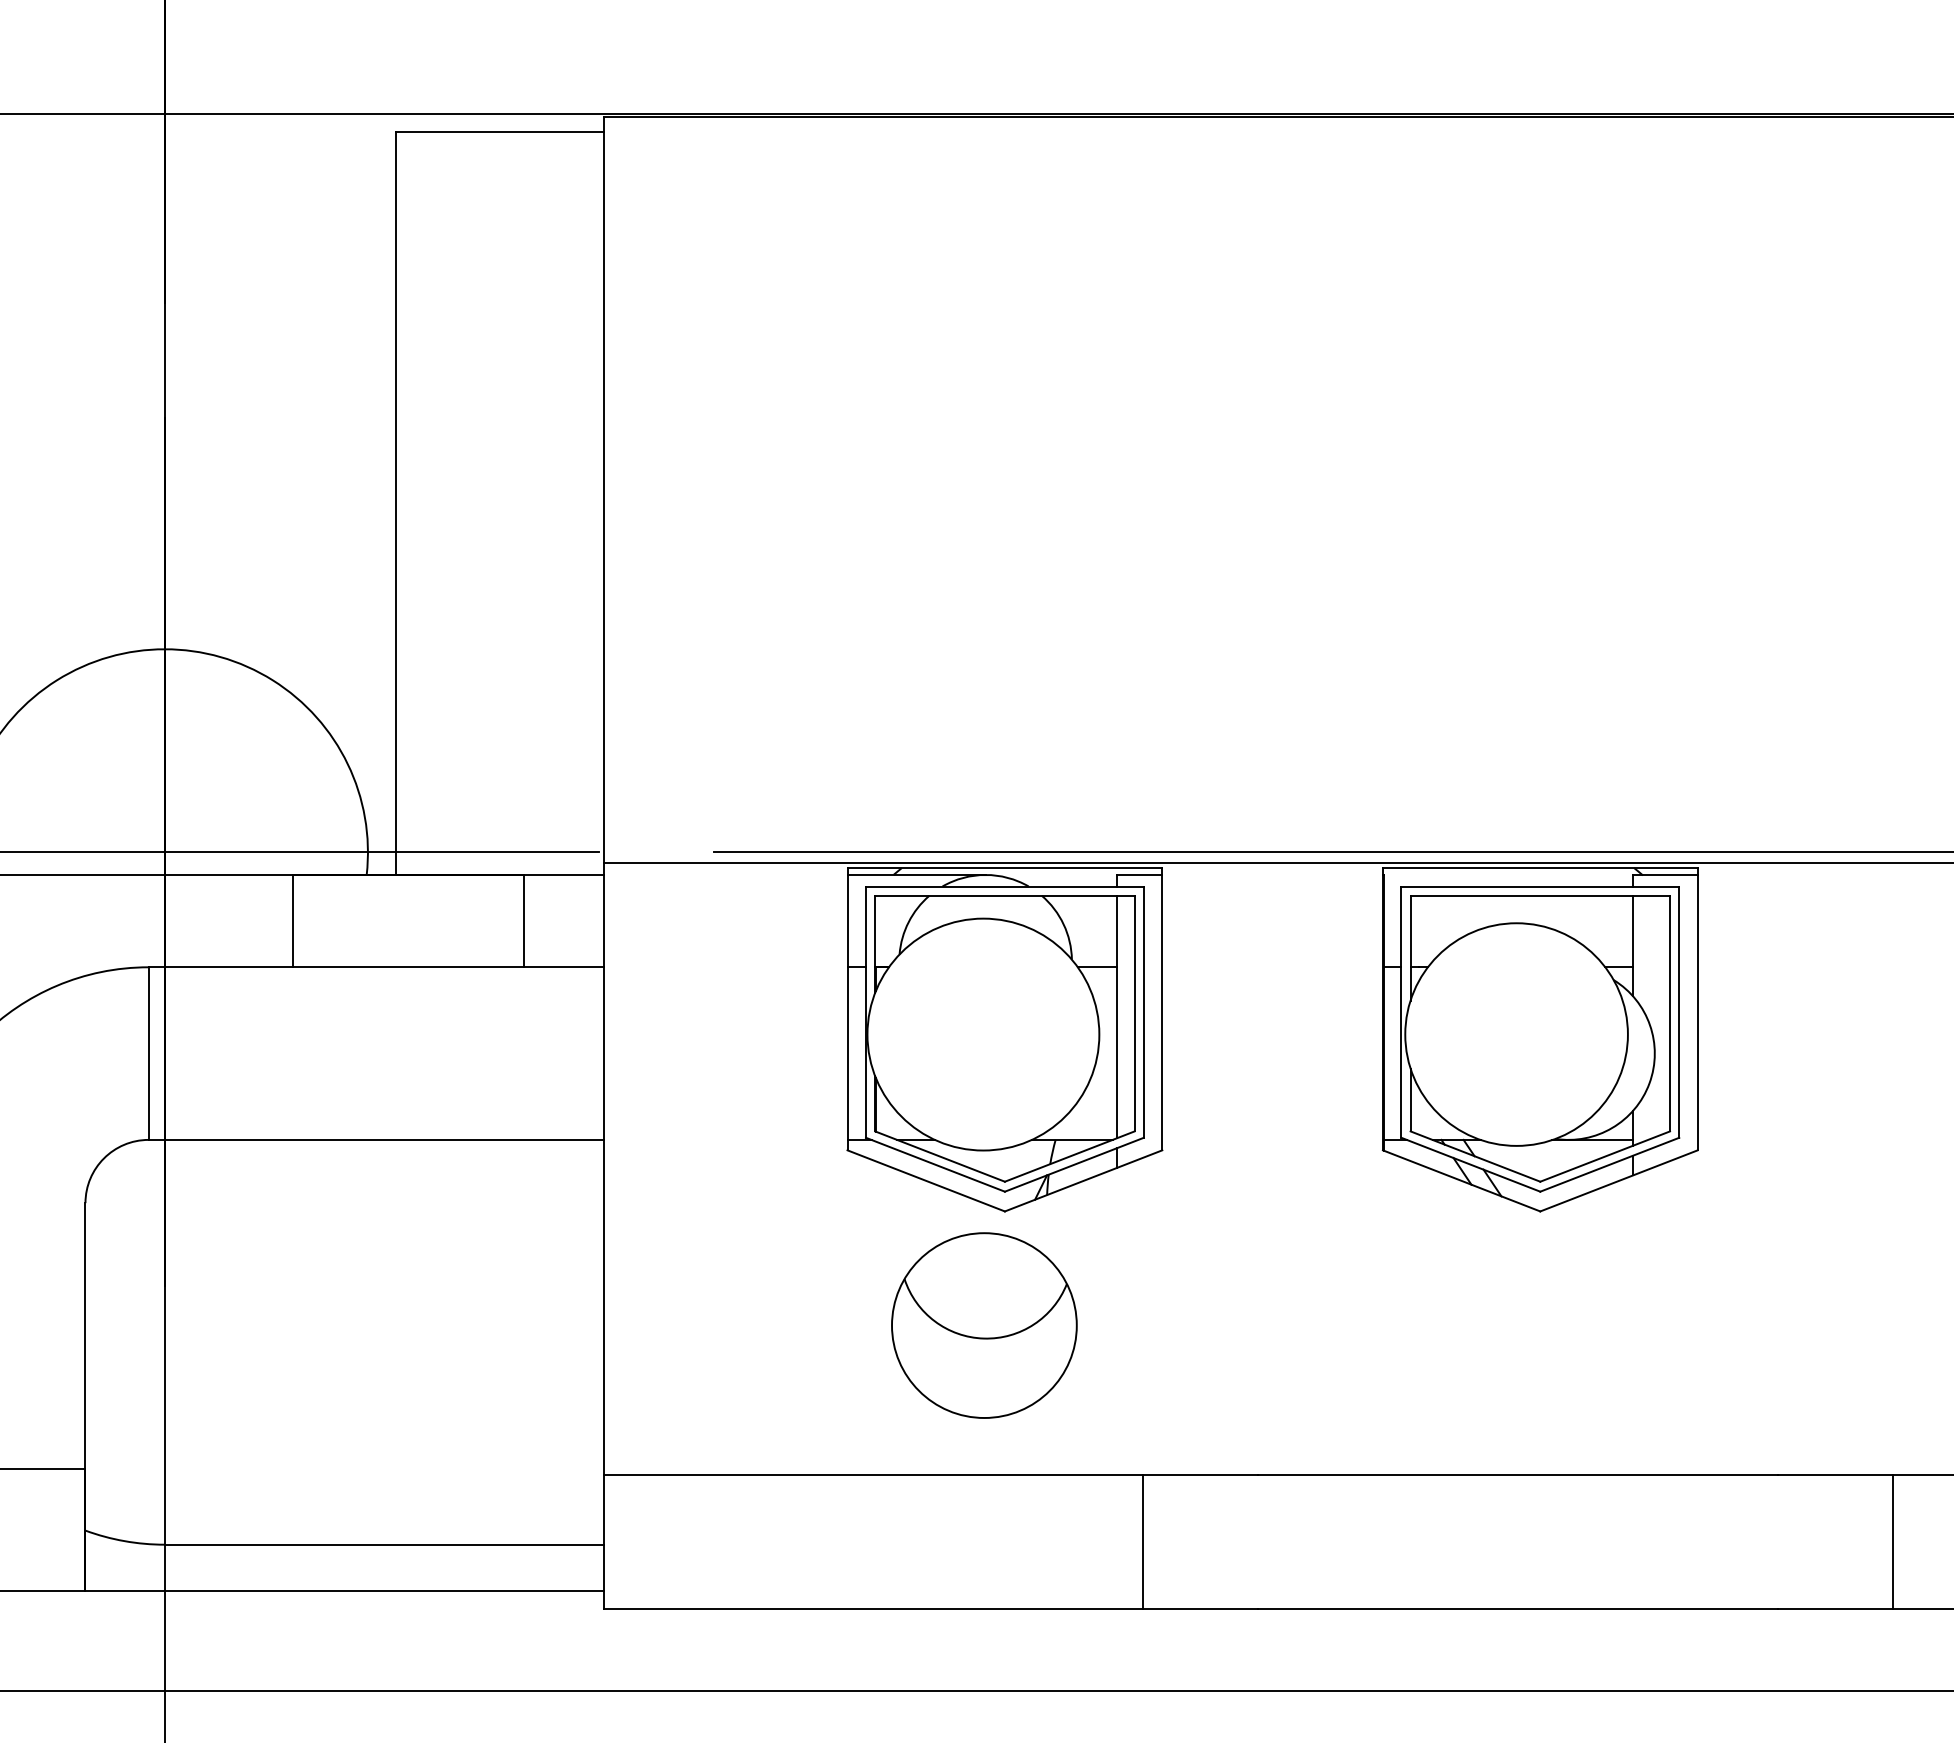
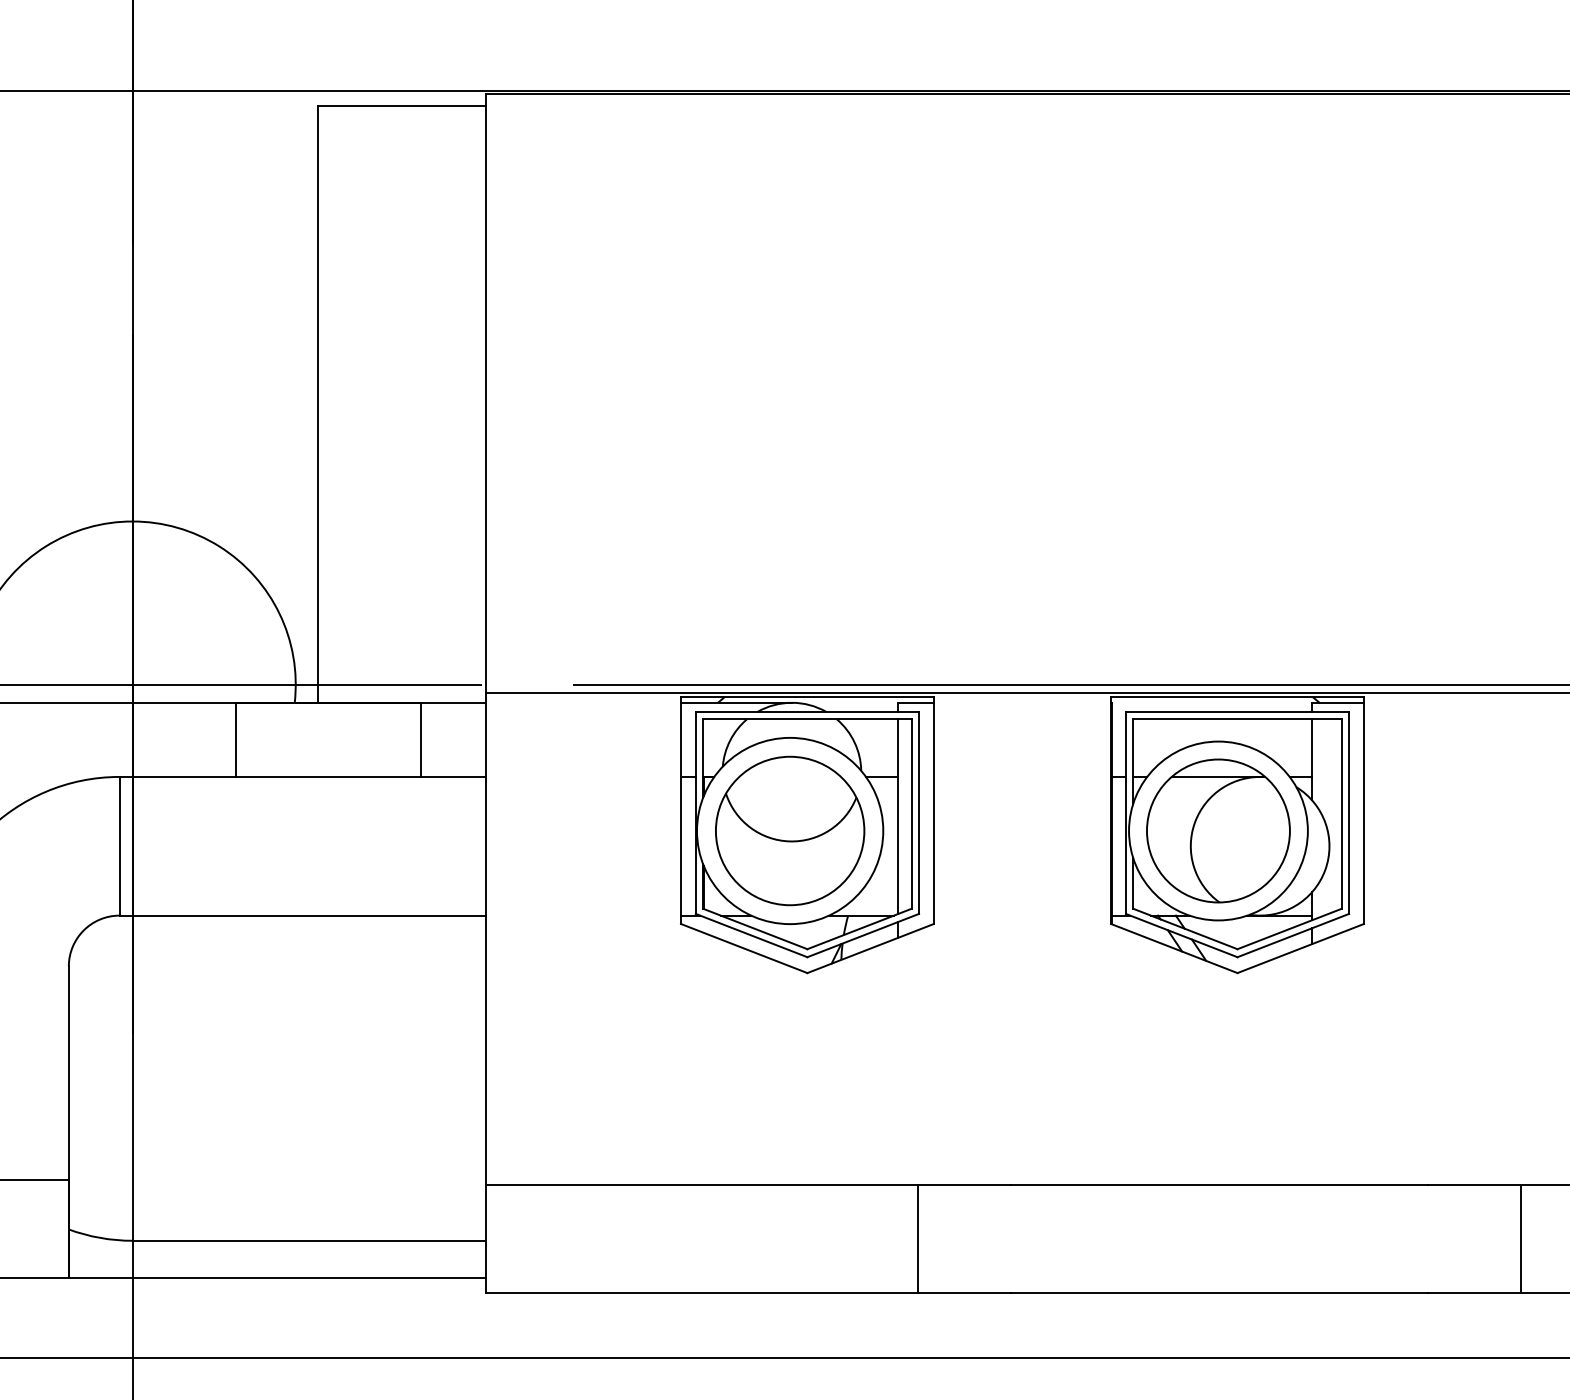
part: (1516, 1034) -> (1218, 830), added
part: (984, 1325) -> (790, 830), moved

